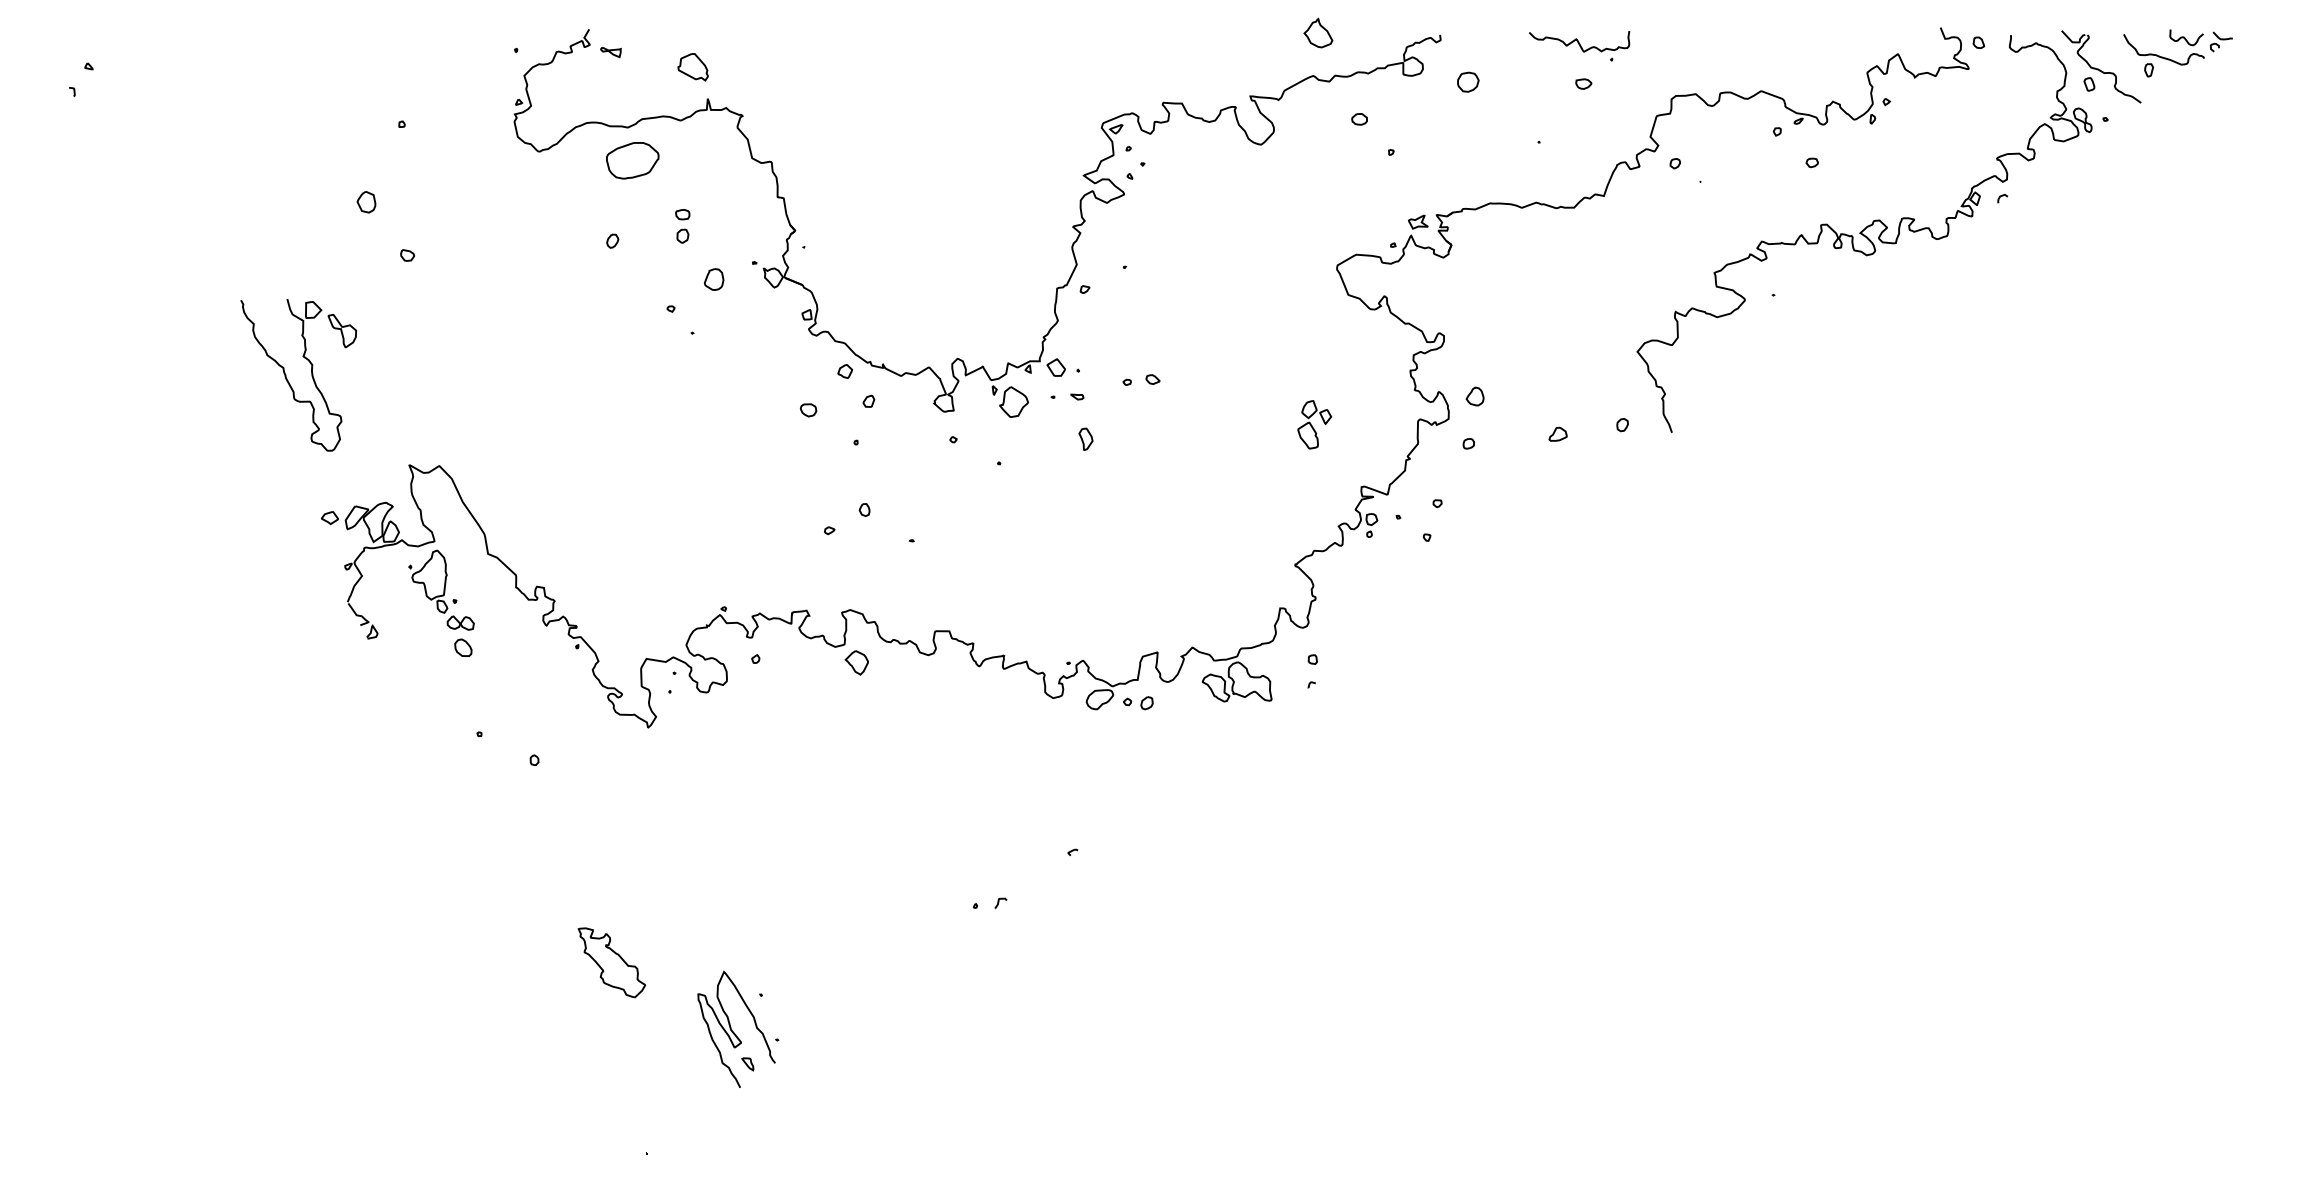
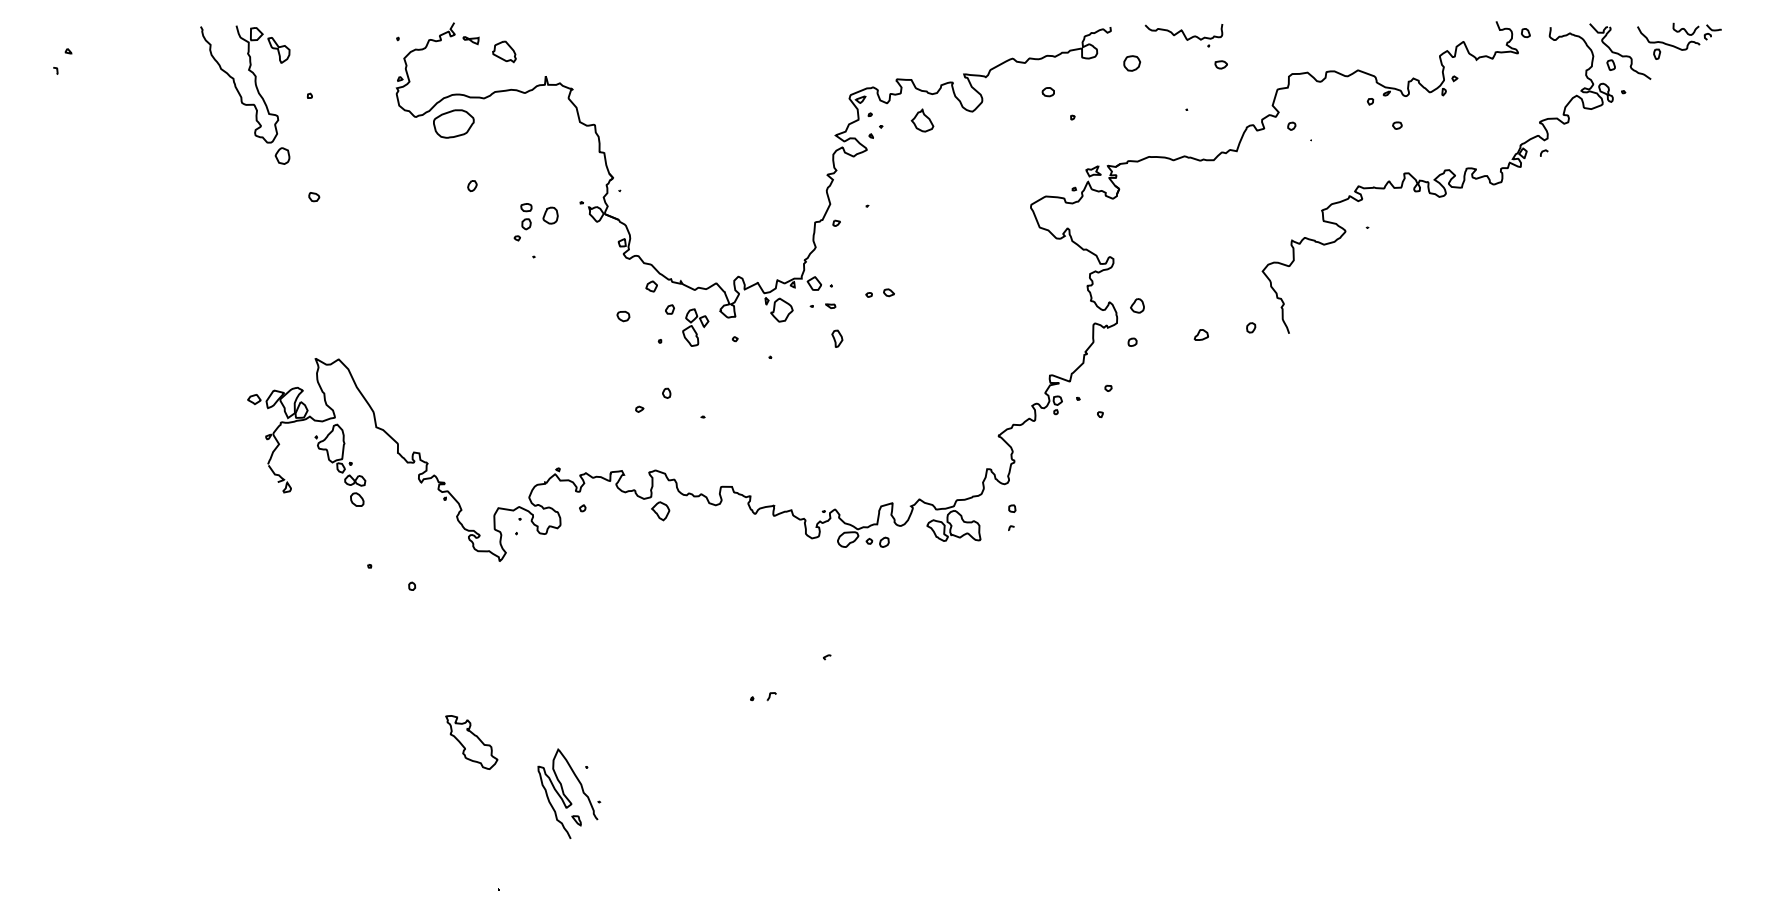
part: (1318, 32) -> (922, 120), moved
part: (1578, 45) -> (1183, 35), moved
part: (693, 66) -> (504, 51), moved
part: (632, 160) -> (453, 123), moved
part: (682, 226) -> (526, 216), moved
part: (289, 381) -> (238, 89), moved
part: (1314, 424) -> (695, 327), moved

